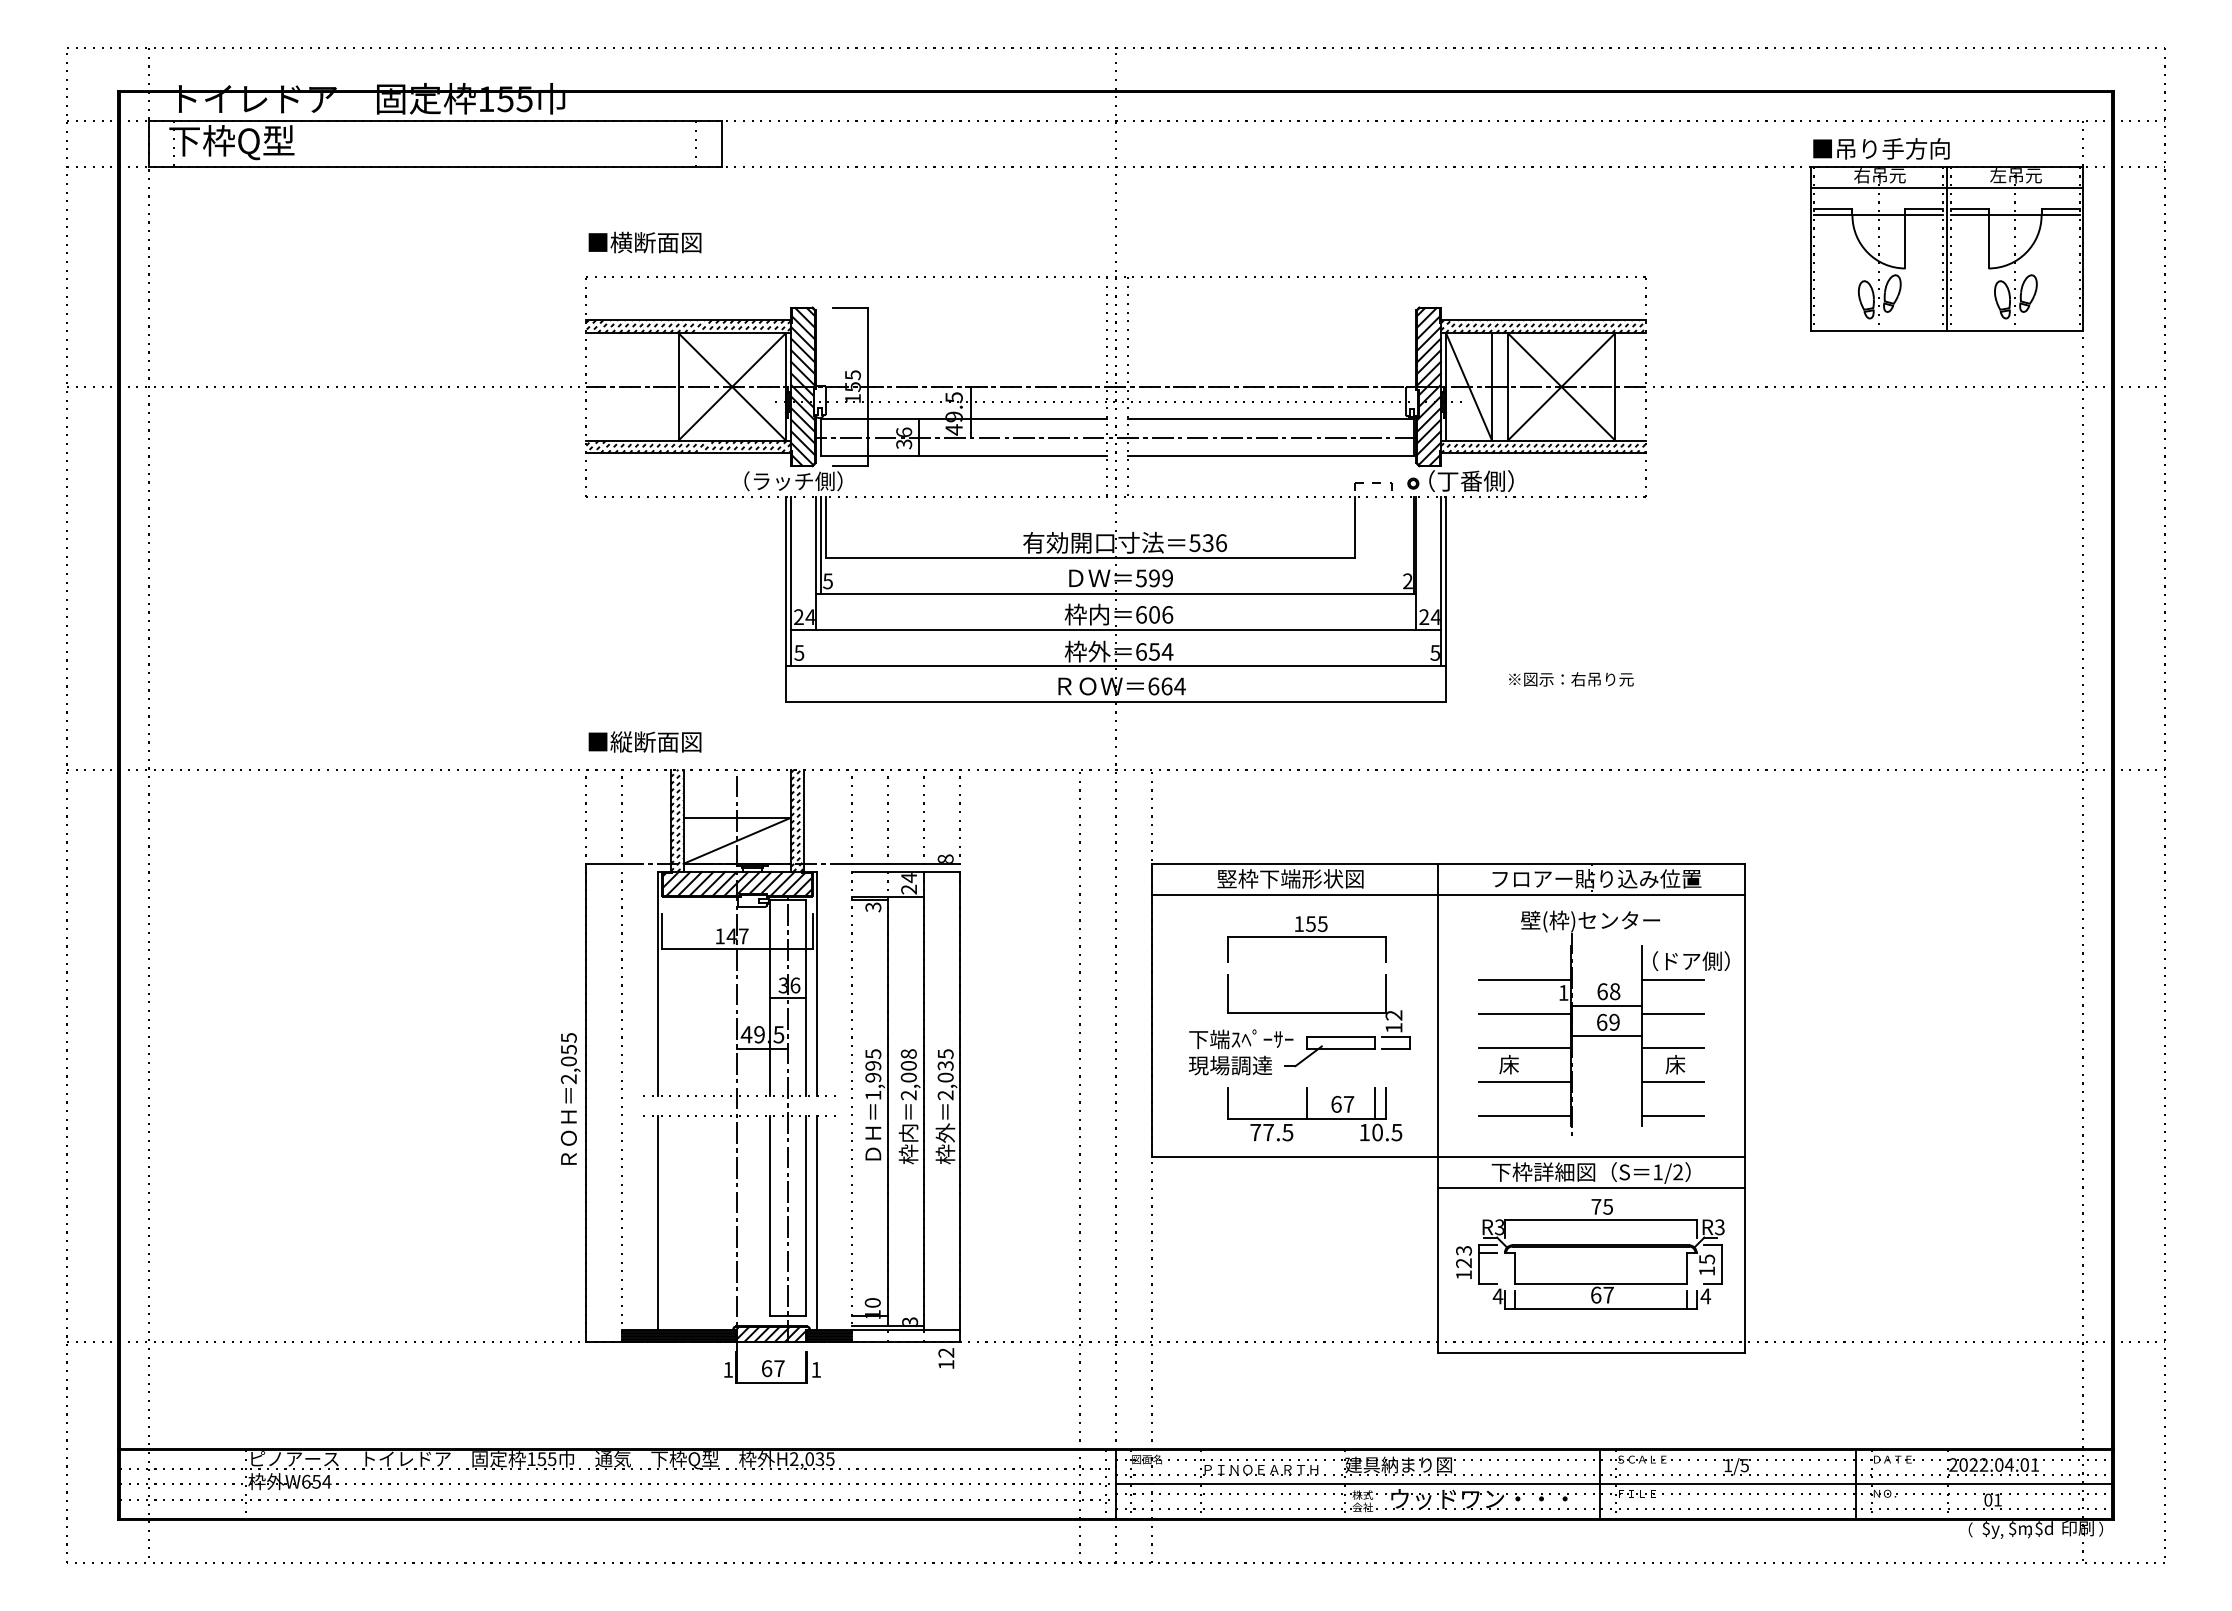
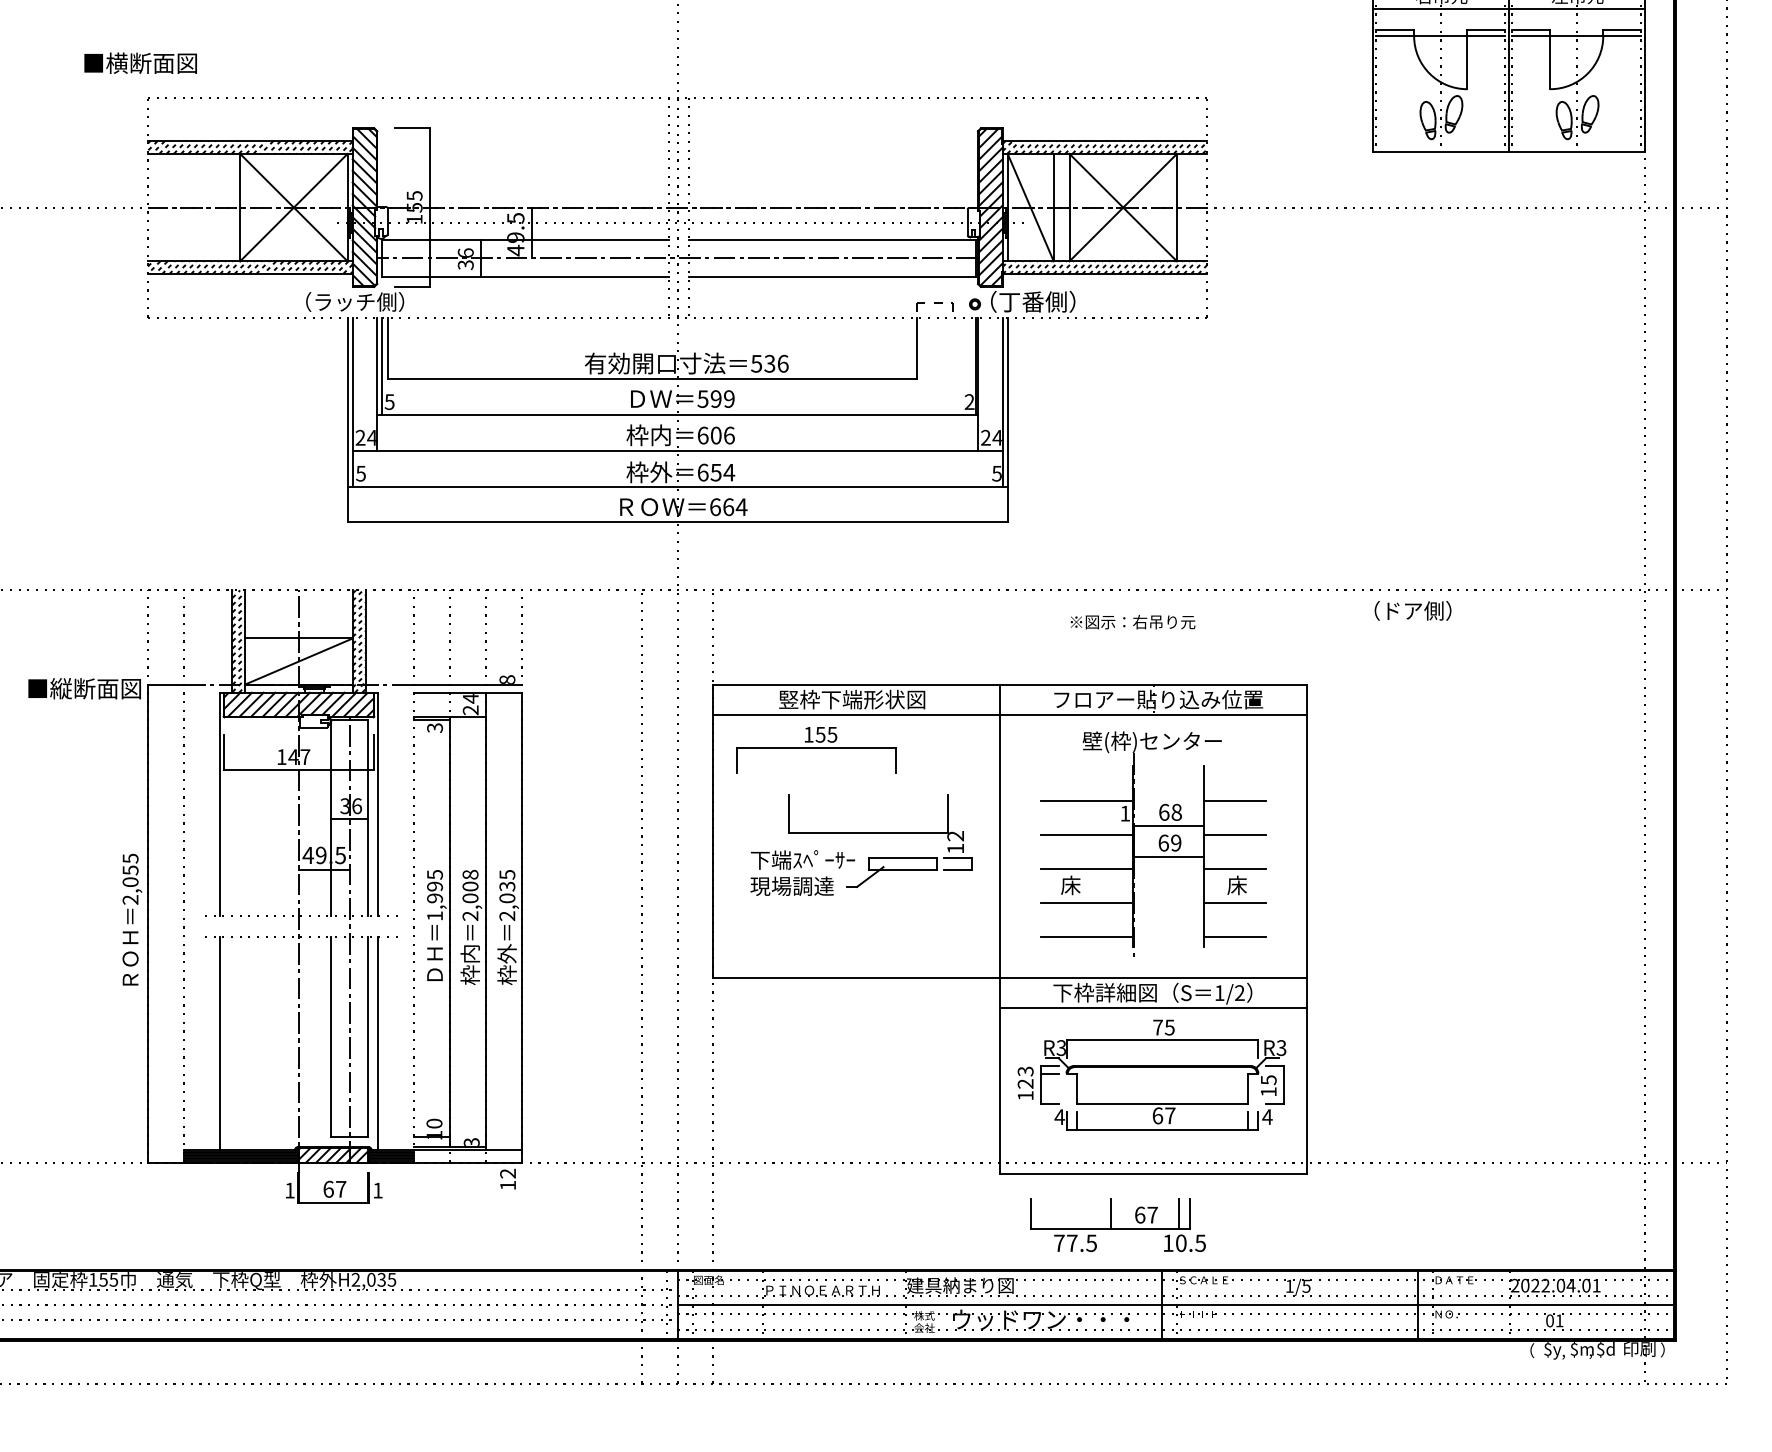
text: (644, 242) -> (140, 63), moved
text: (1571, 679) -> (1133, 622), moved
text: (644, 741) -> (84, 688), moved
part: (1306, 939) -> (816, 750), moved
text: (1691, 961) -> (1413, 611), moved
part: (1314, 1114) -> (1118, 1225), moved

